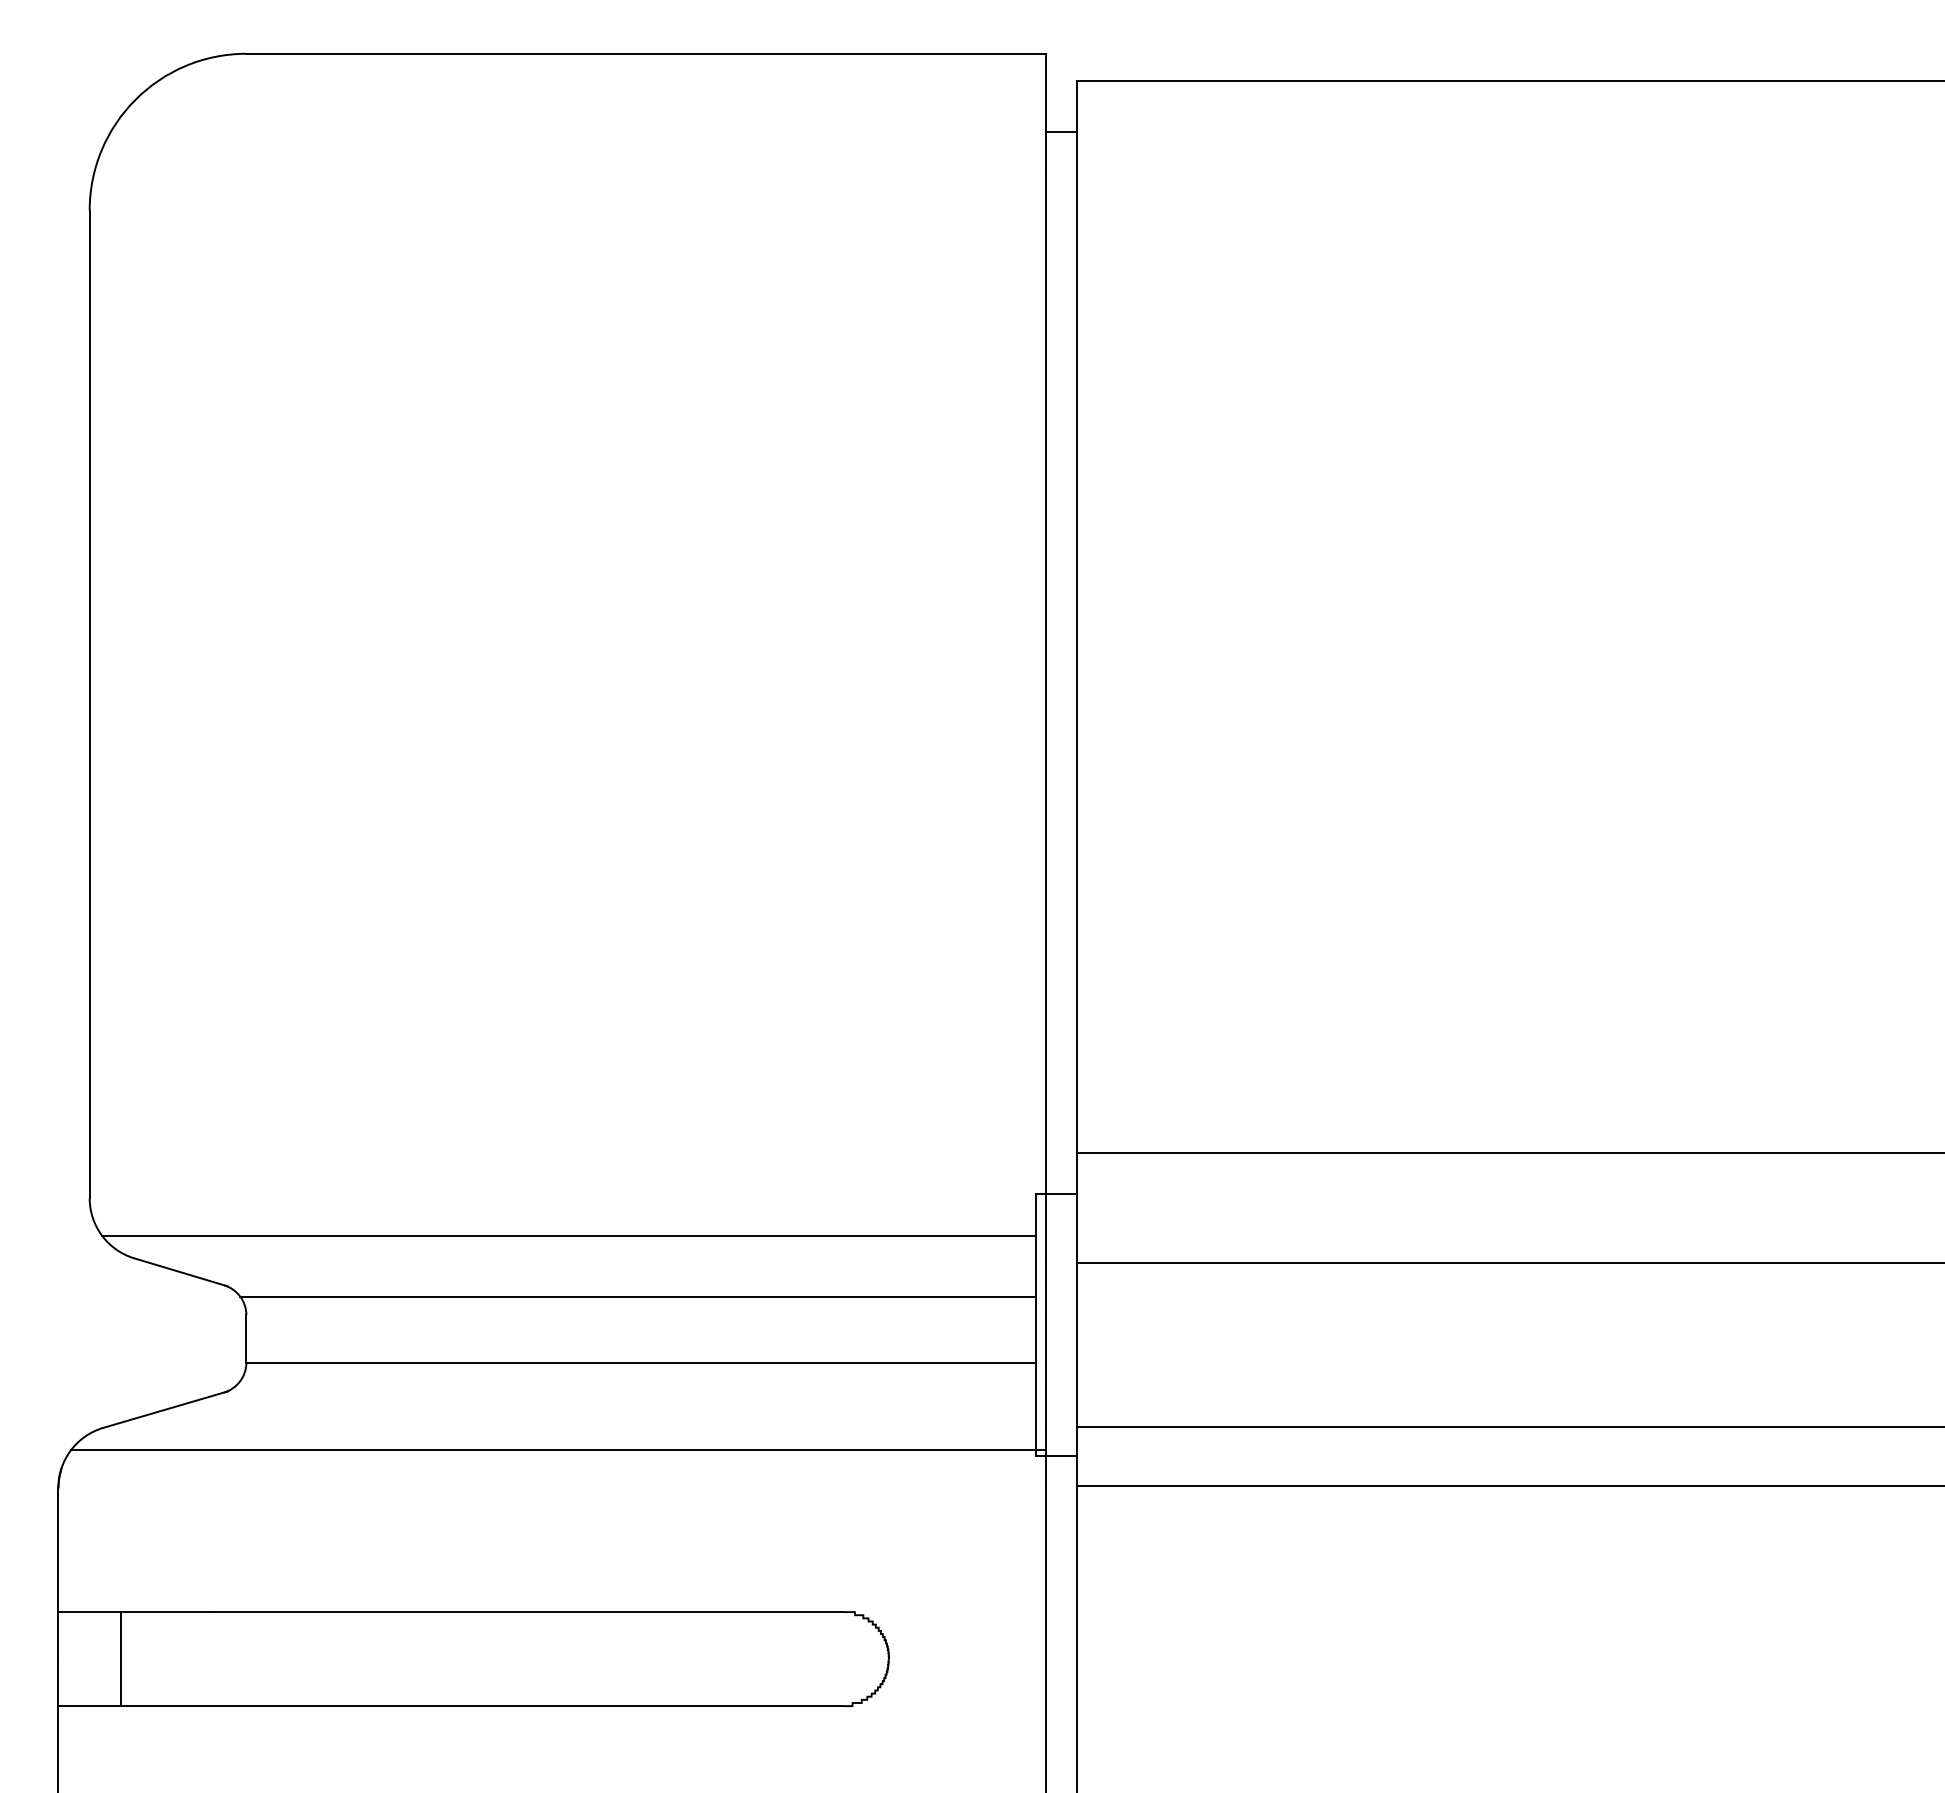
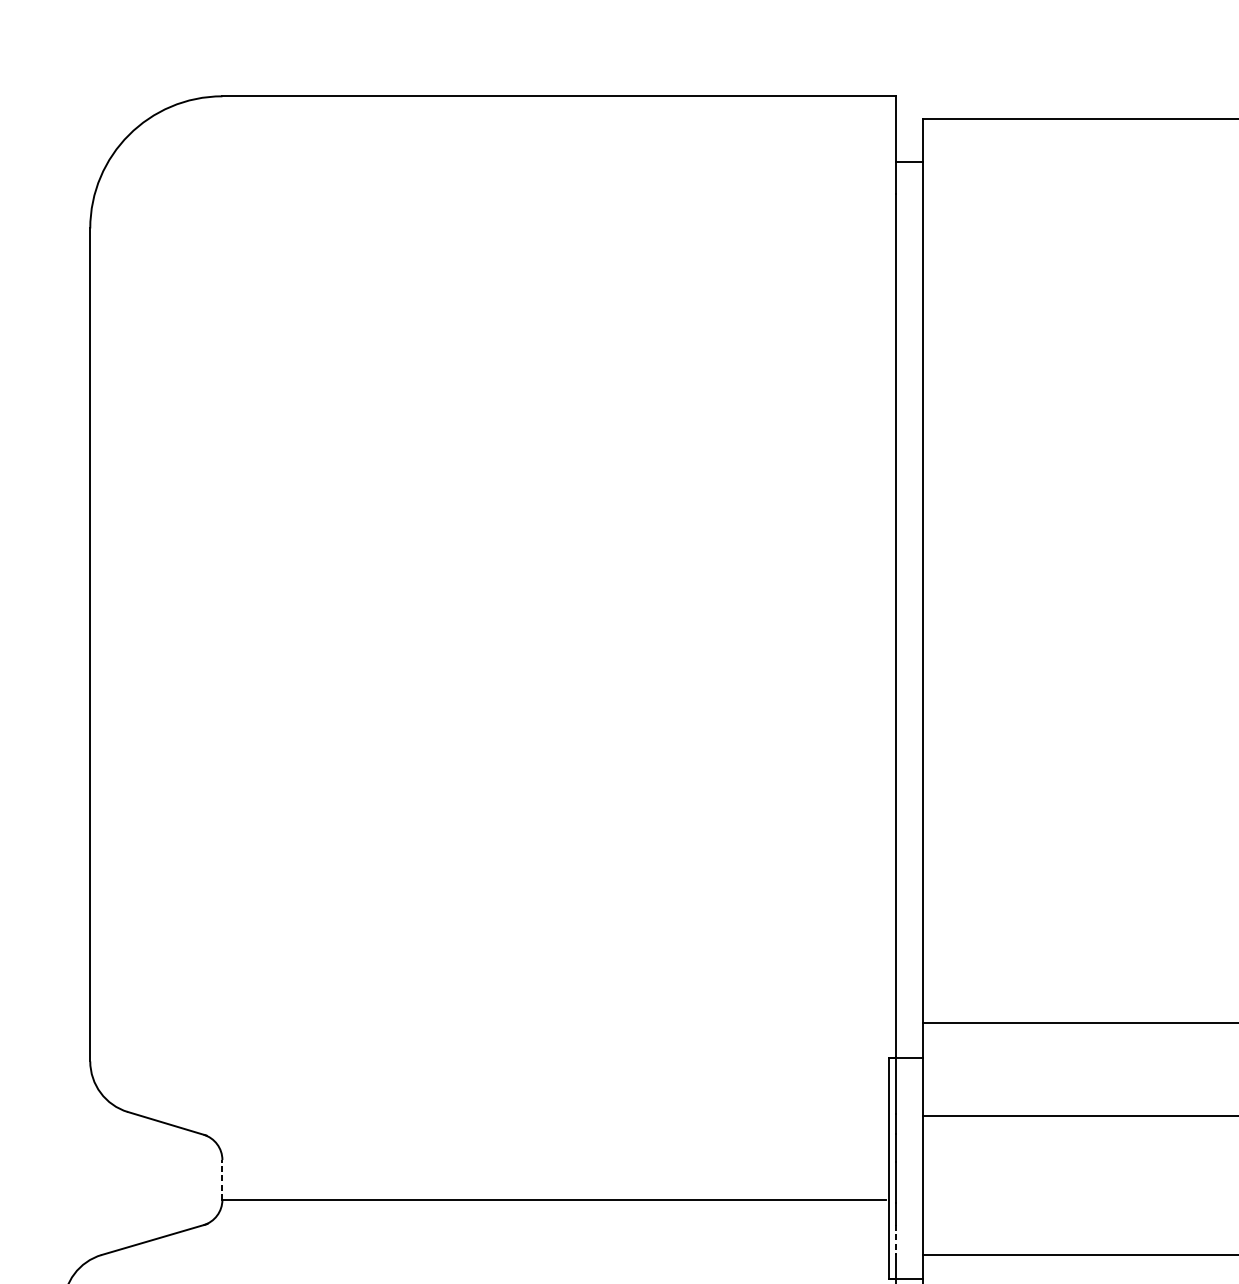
line: (567, 1235) -> (493, 1092), removed
line: (636, 1296) -> (551, 1144), removed
line: (246, 1338) -> (222, 1179), solid -> dashed
line: (1045, 1410) -> (896, 1240), solid -> dashed
line: (557, 1450) -> (484, 1274), removed

